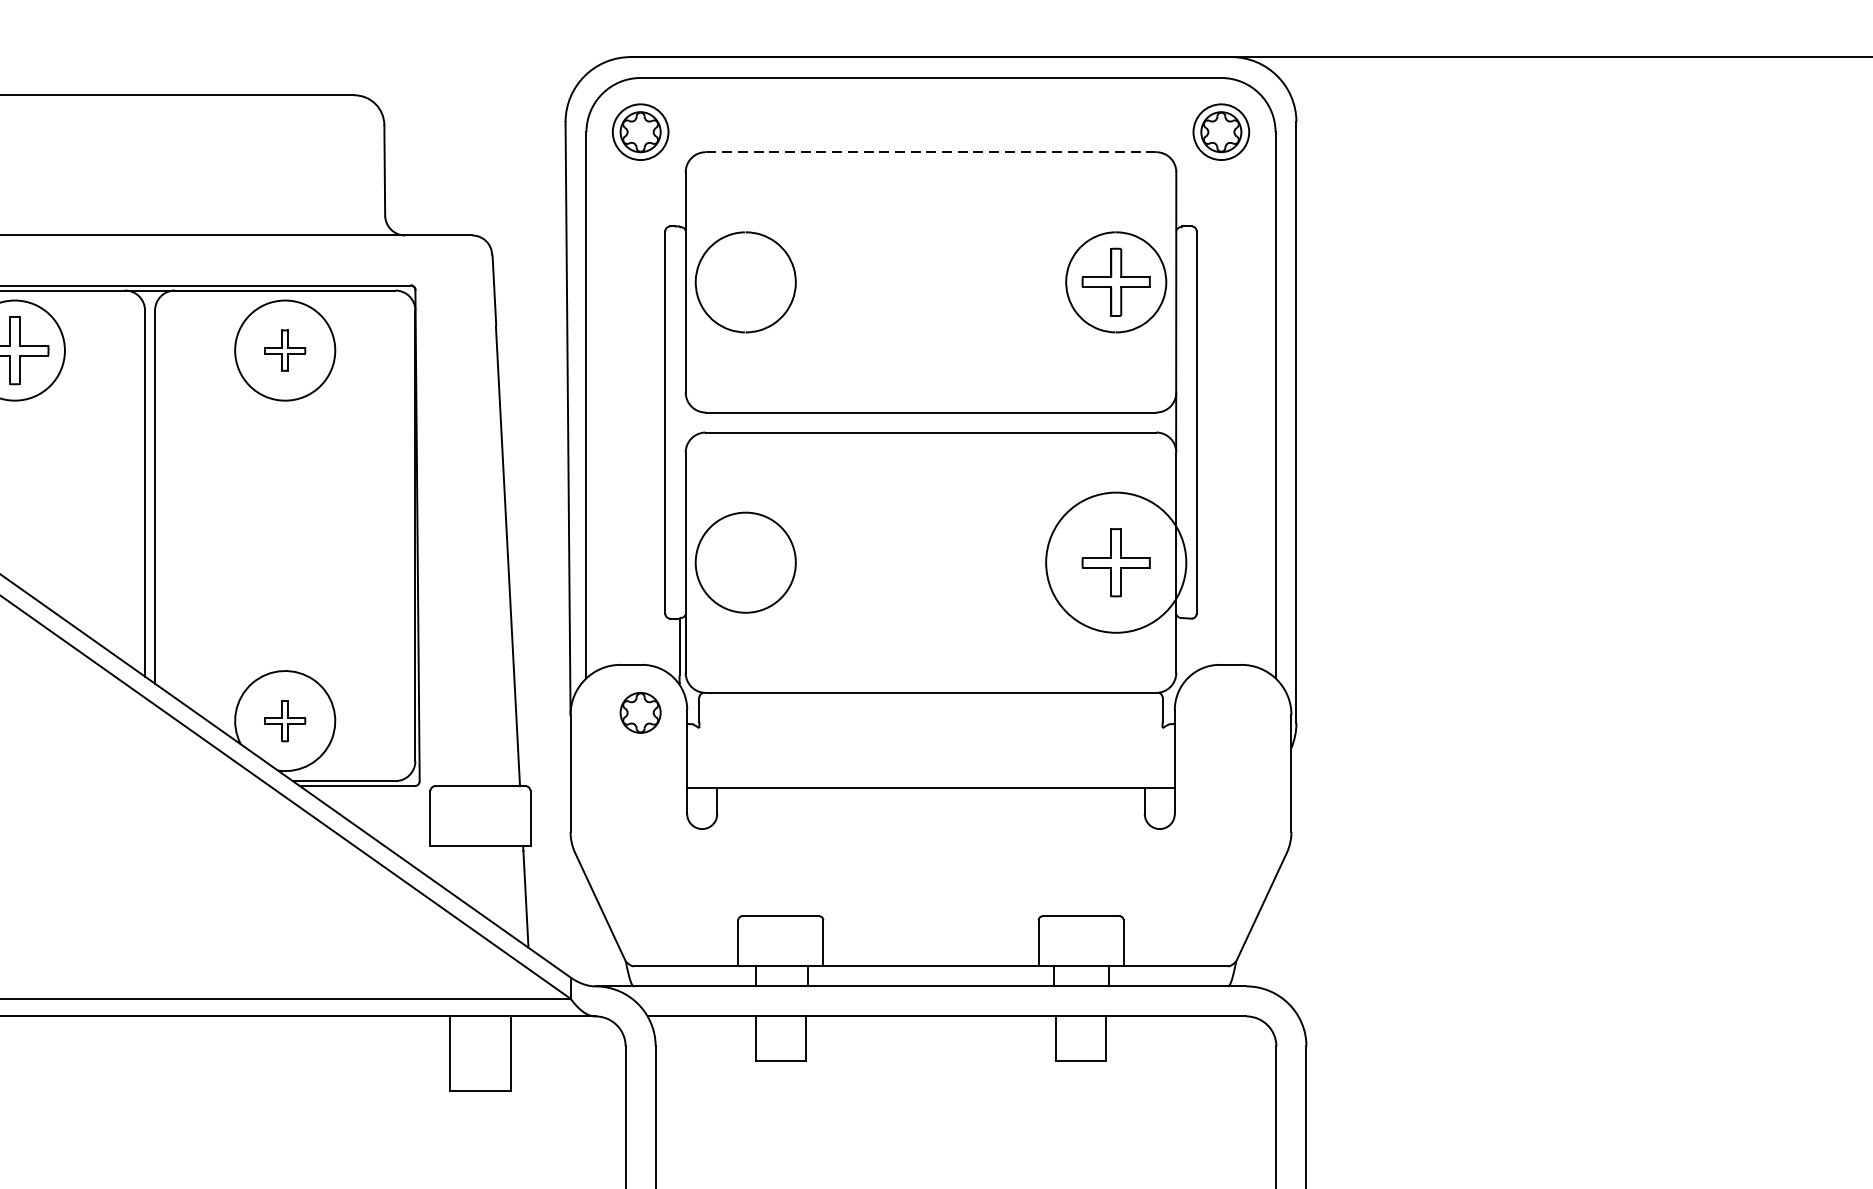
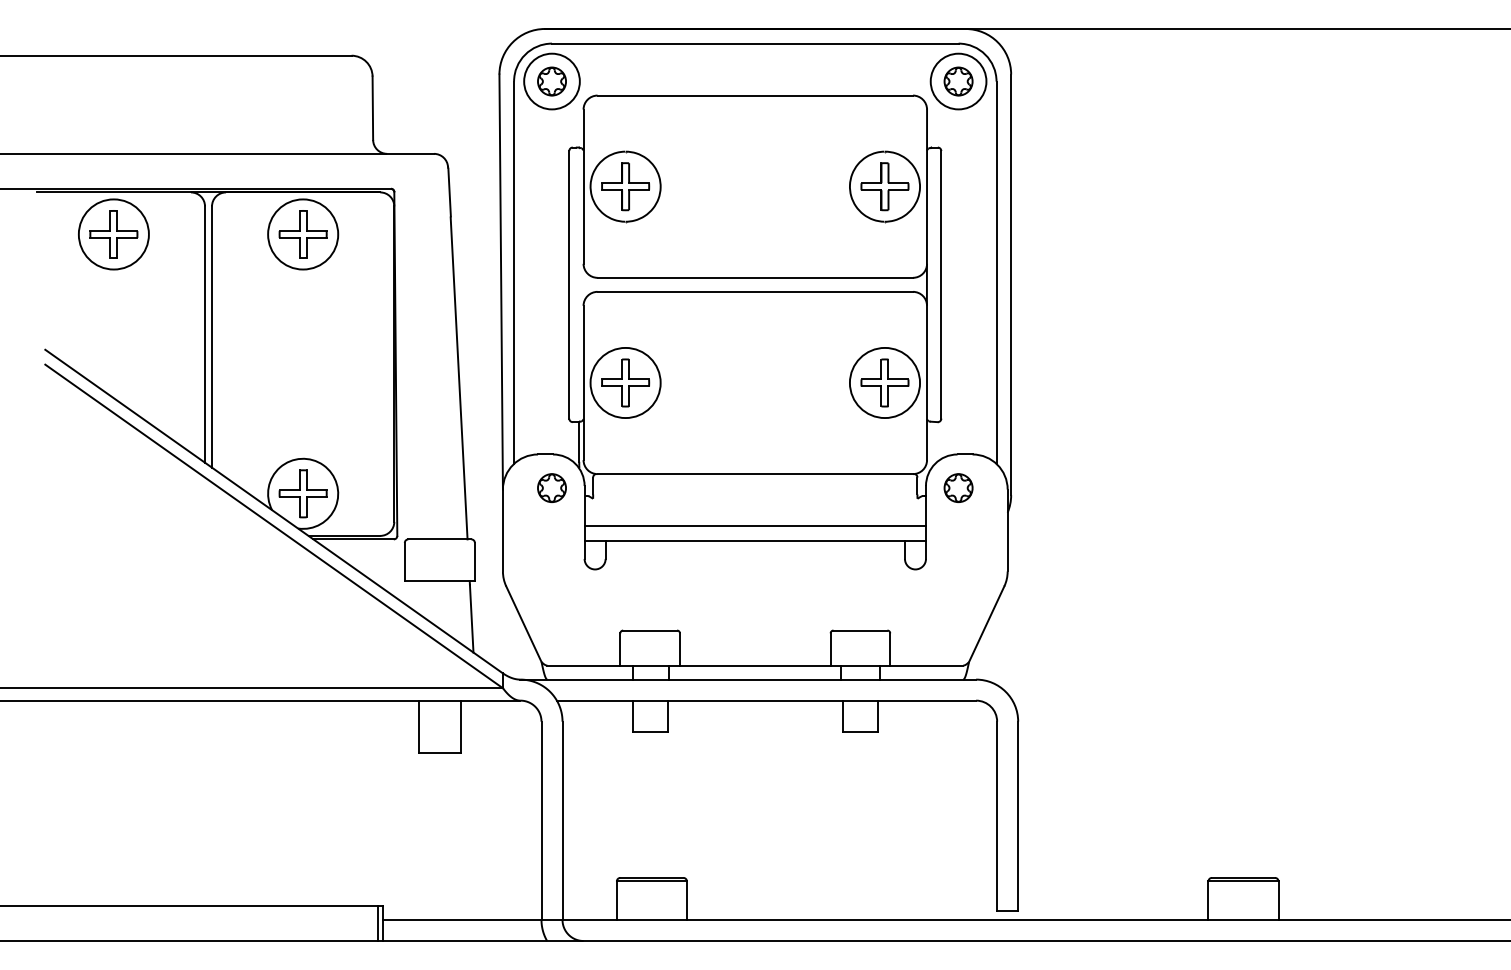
circle: (639, 132) -> (551, 81), size x1.43
circle: (1221, 132) -> (958, 81), size x1.43
line: (931, 152) -> (755, 95), dashed -> solid
part: (745, 282) -> (625, 186), added
part: (284, 350) -> (302, 234), size x1.67
part: (745, 562) -> (625, 382), added
circle: (1115, 562) -> (884, 382), size x0.71
part: (1221, 711) -> (958, 487), added
part: (284, 720) -> (302, 493), size x1.67
line: (931, 767) -> (755, 526), added

